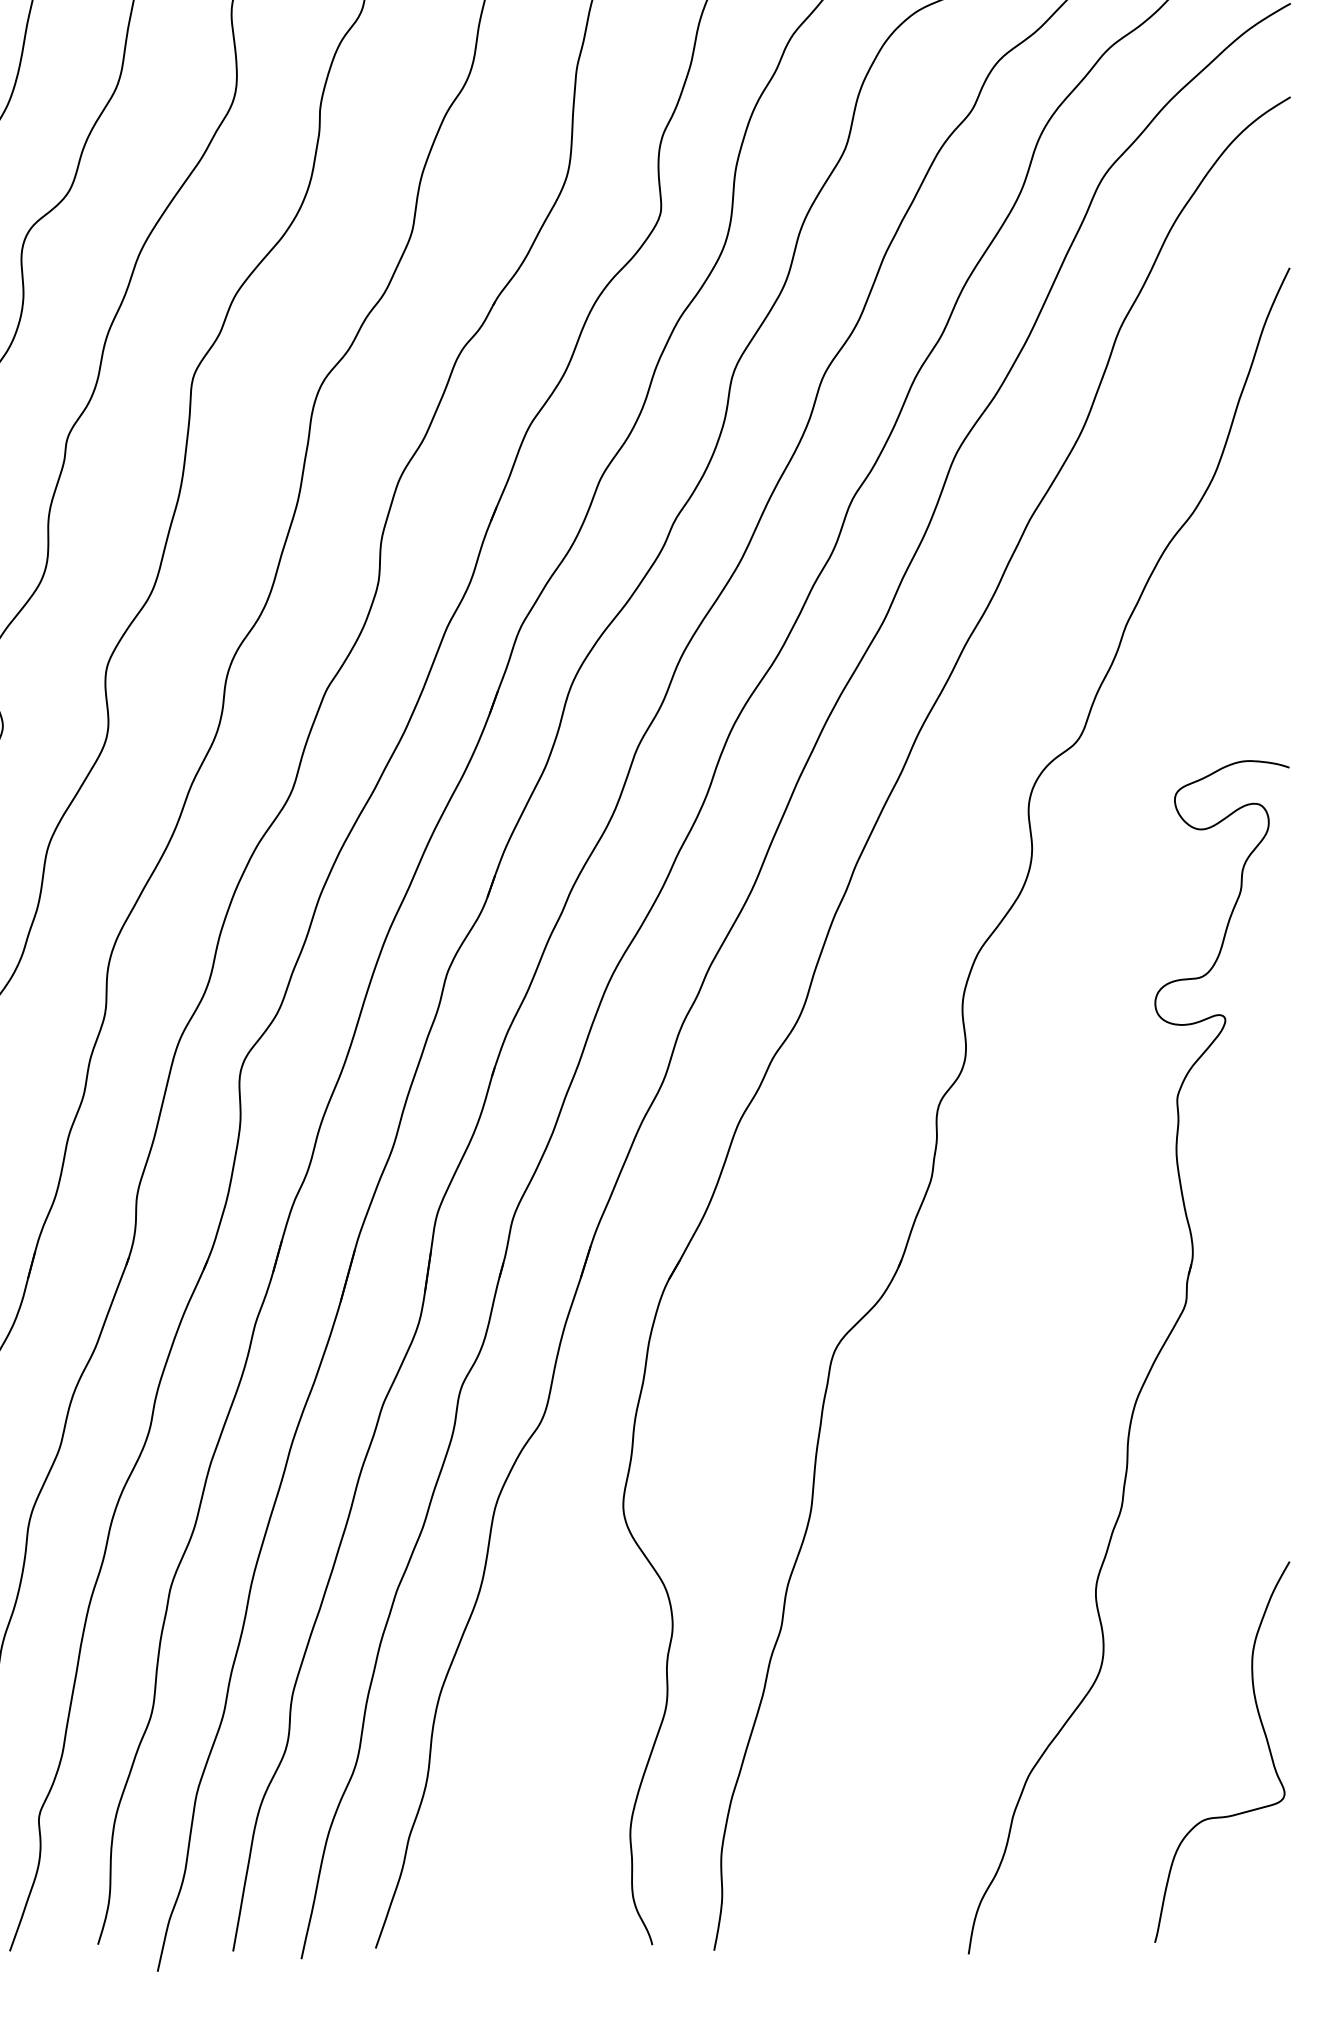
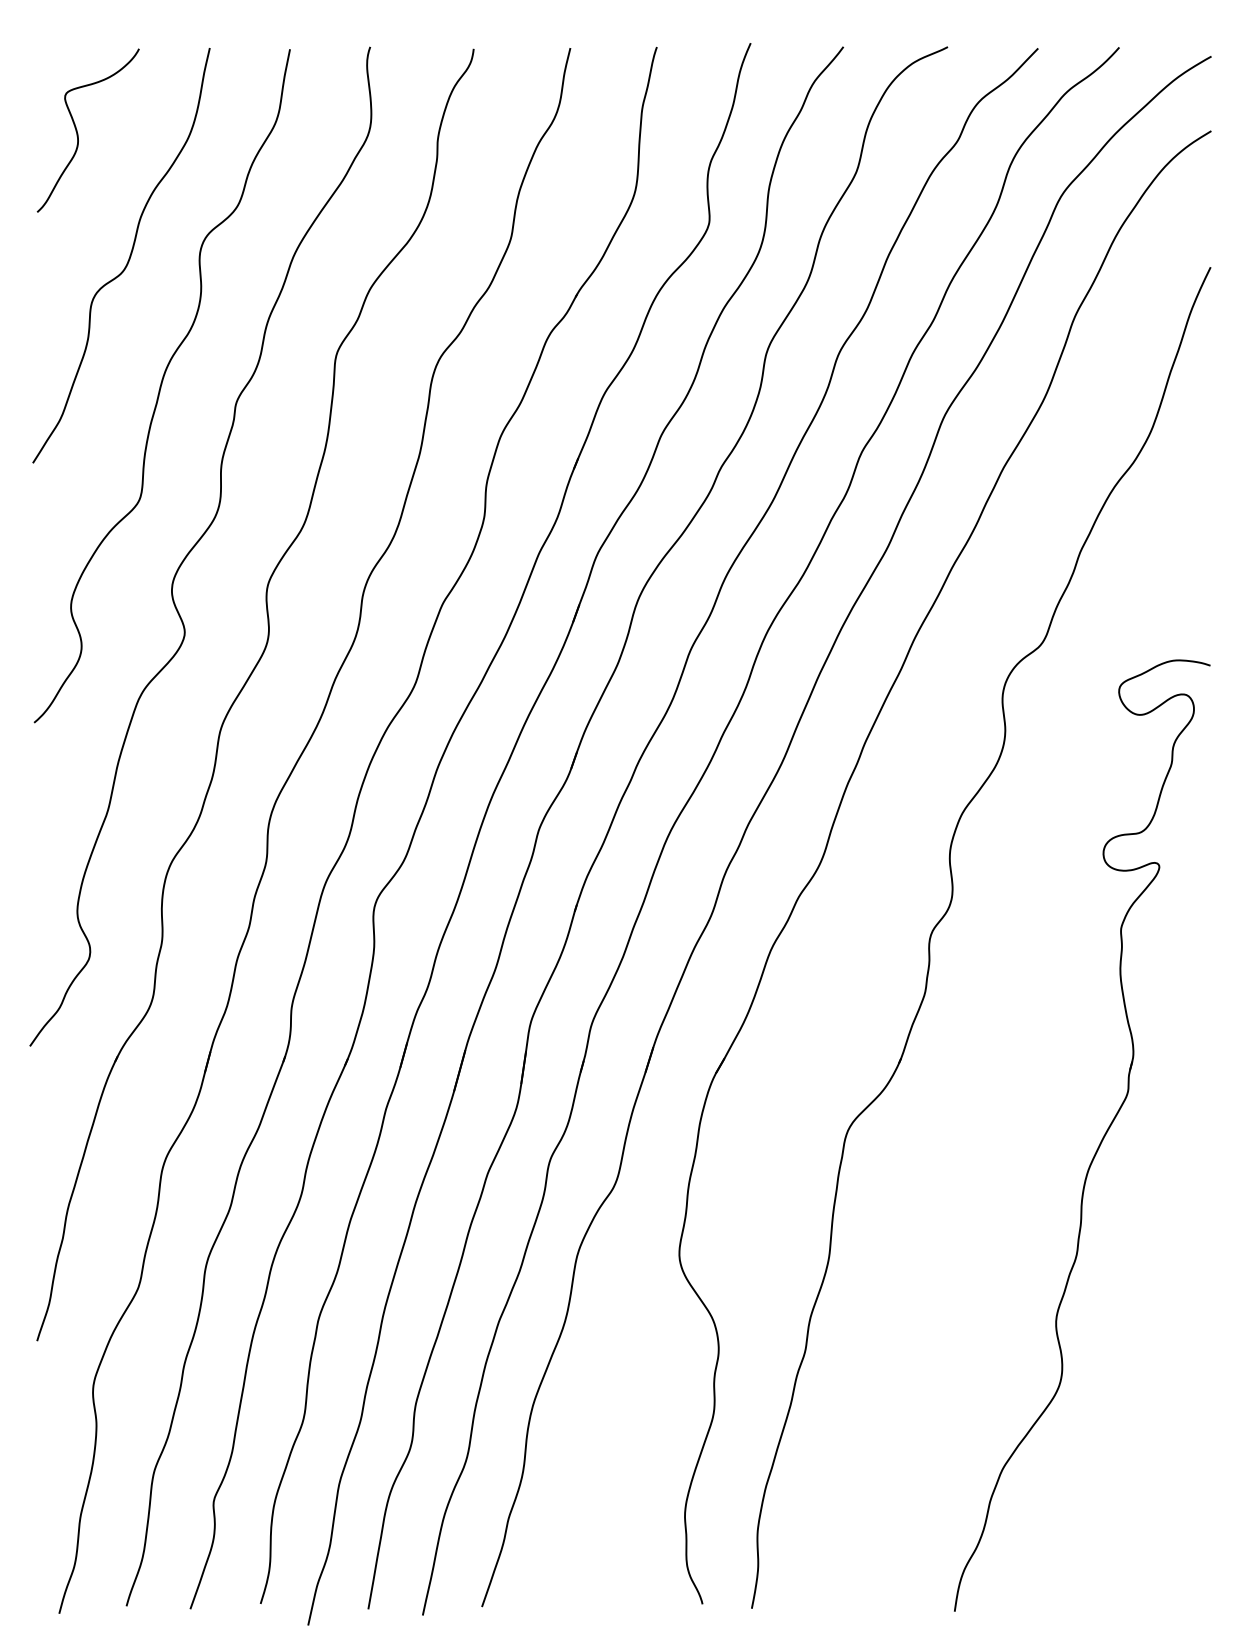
curve: (1265, 1740) -> (1191, 1441), removed

